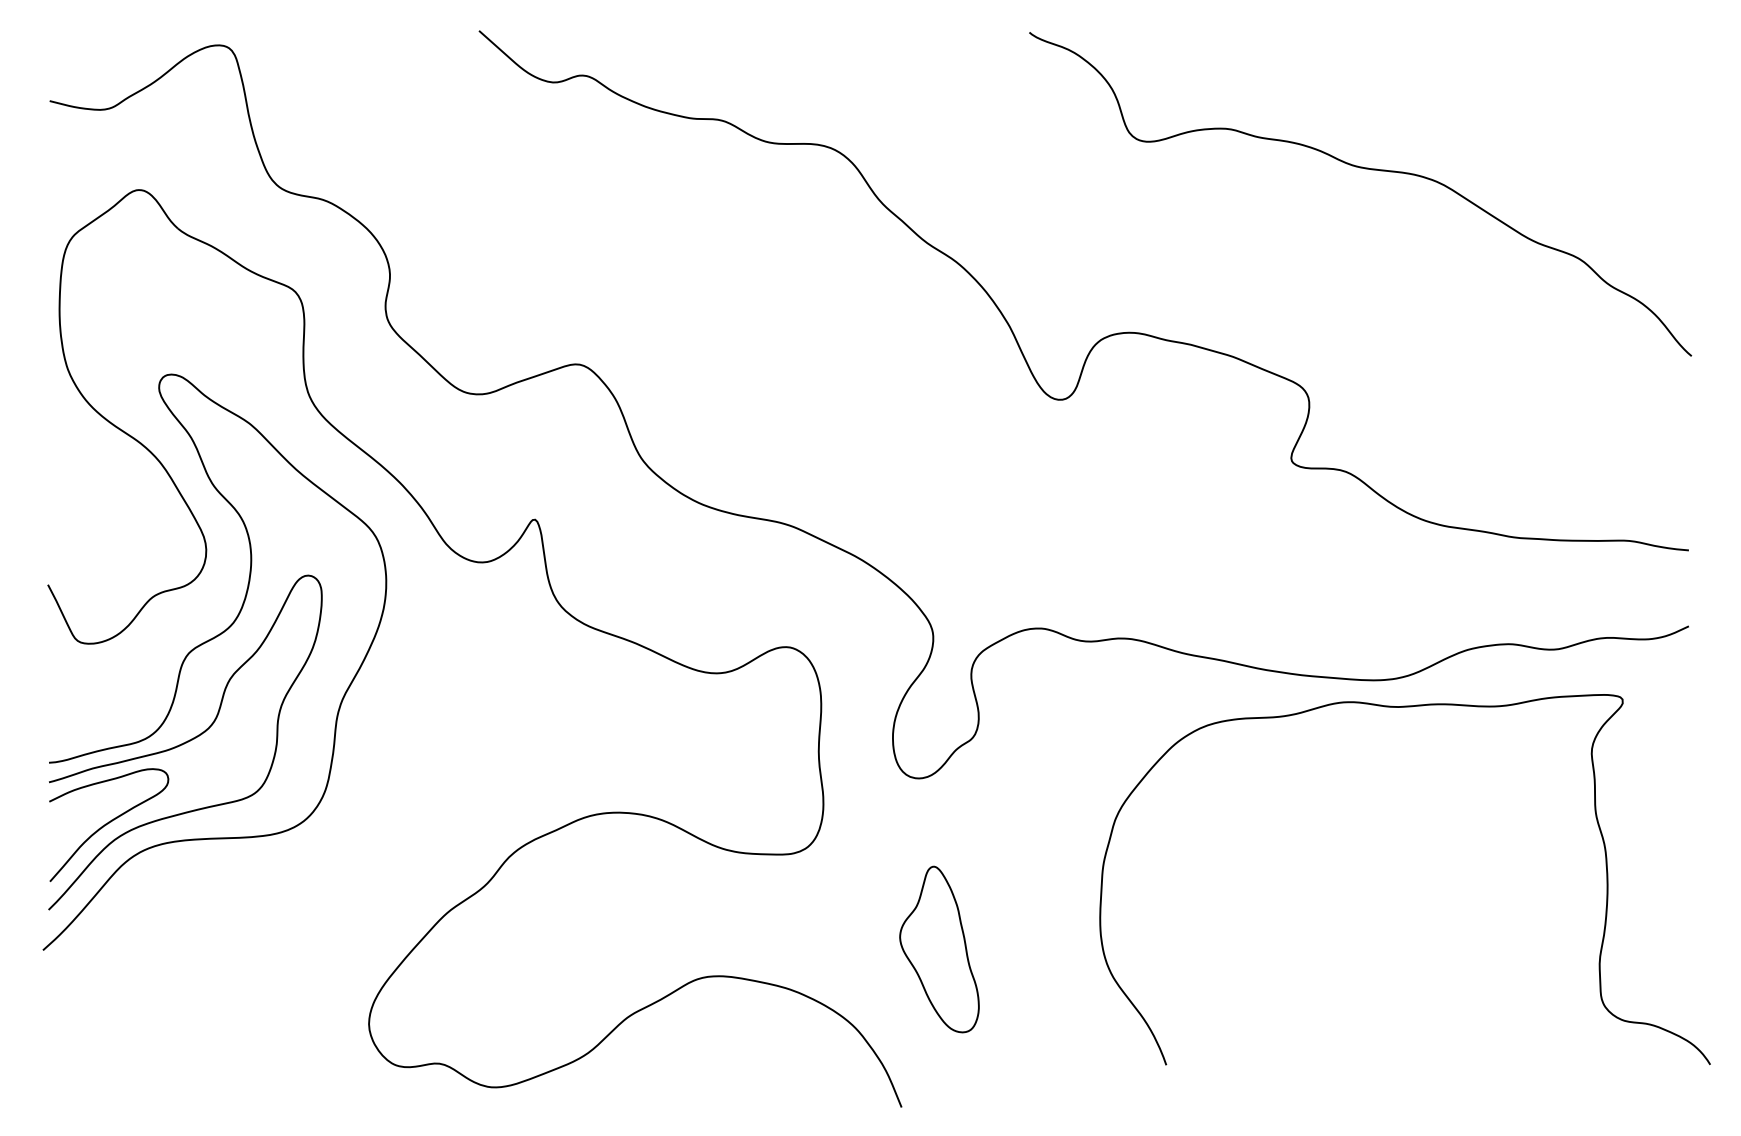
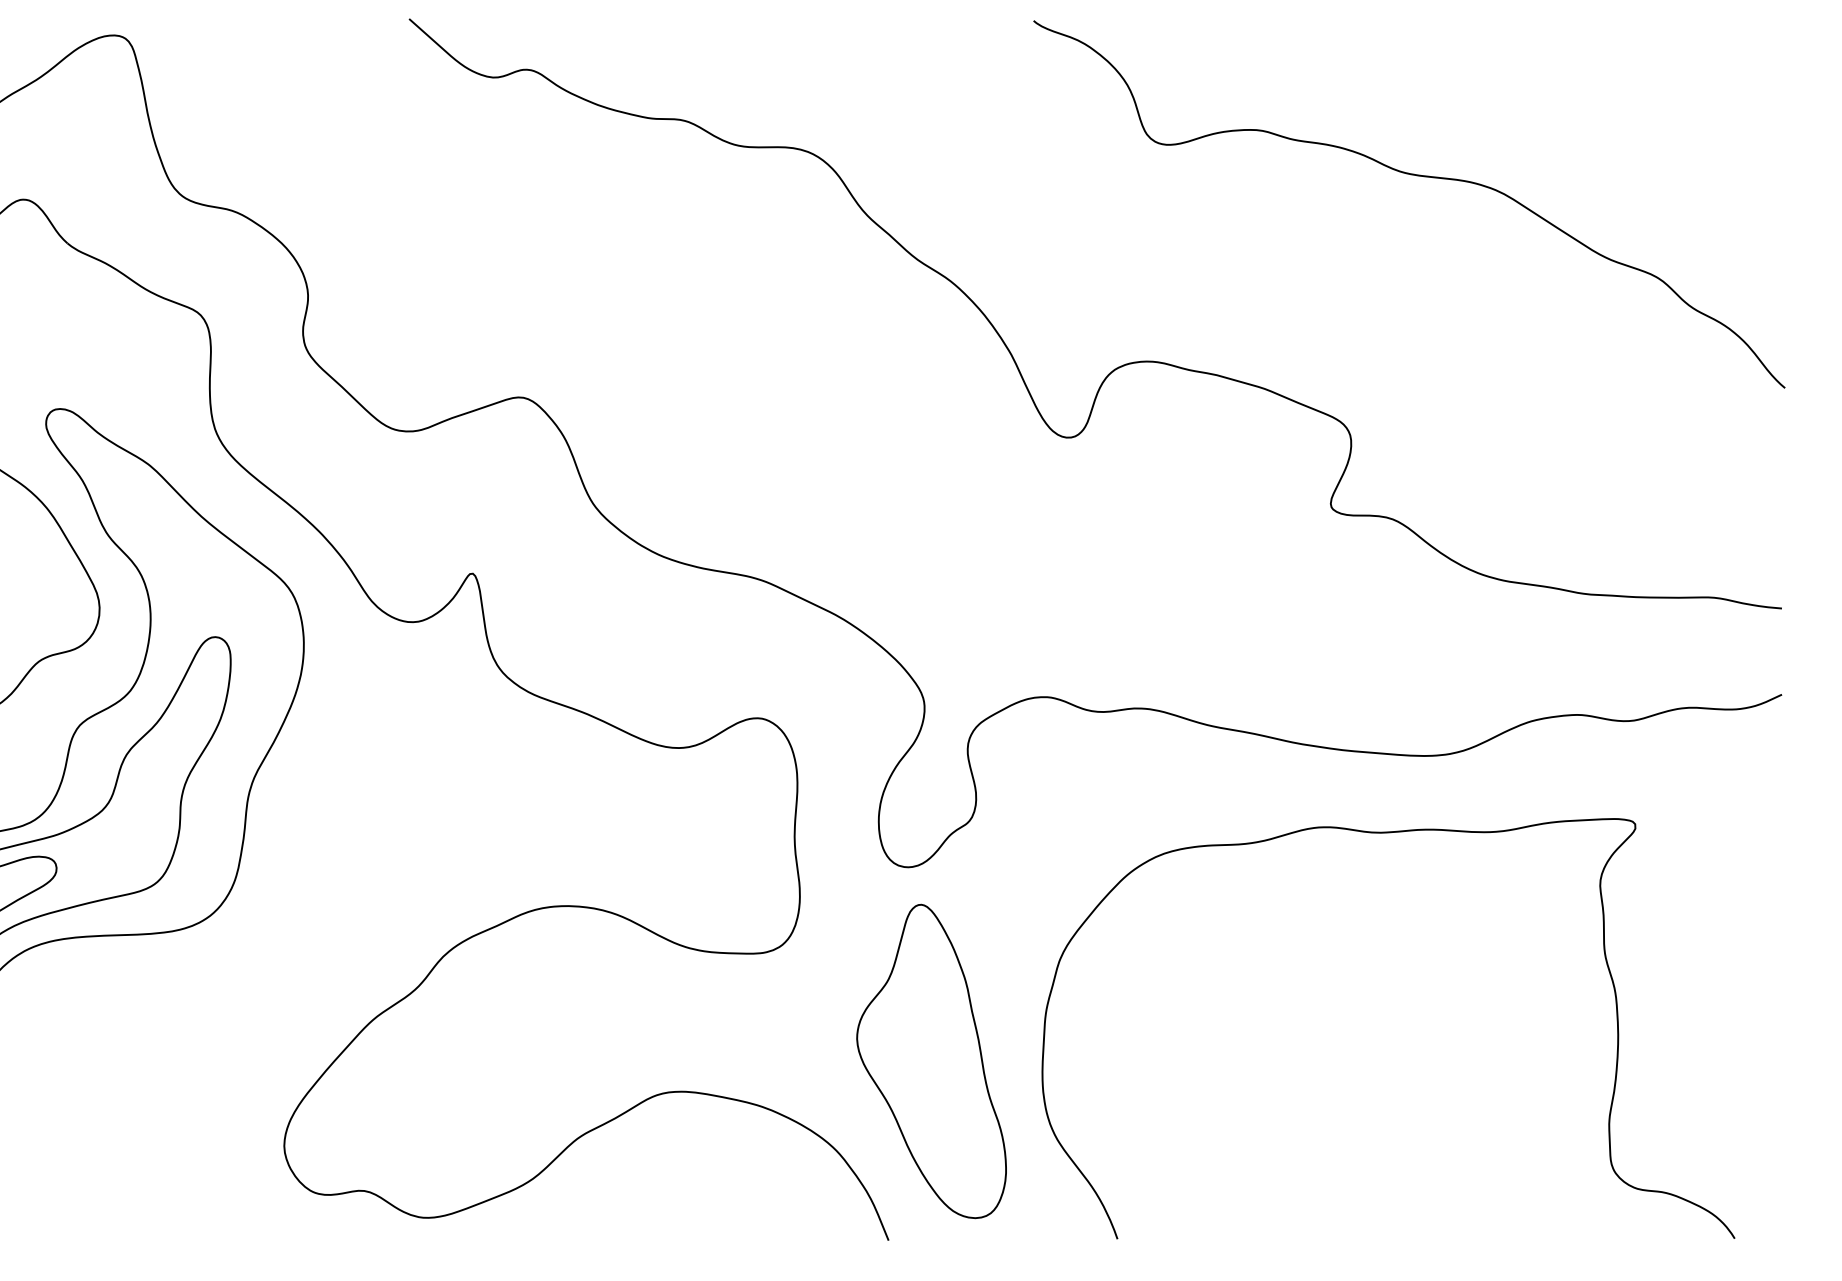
curve: (1404, 707) -> (1387, 833), moved
part: (939, 949) -> (931, 1061), size x1.67

